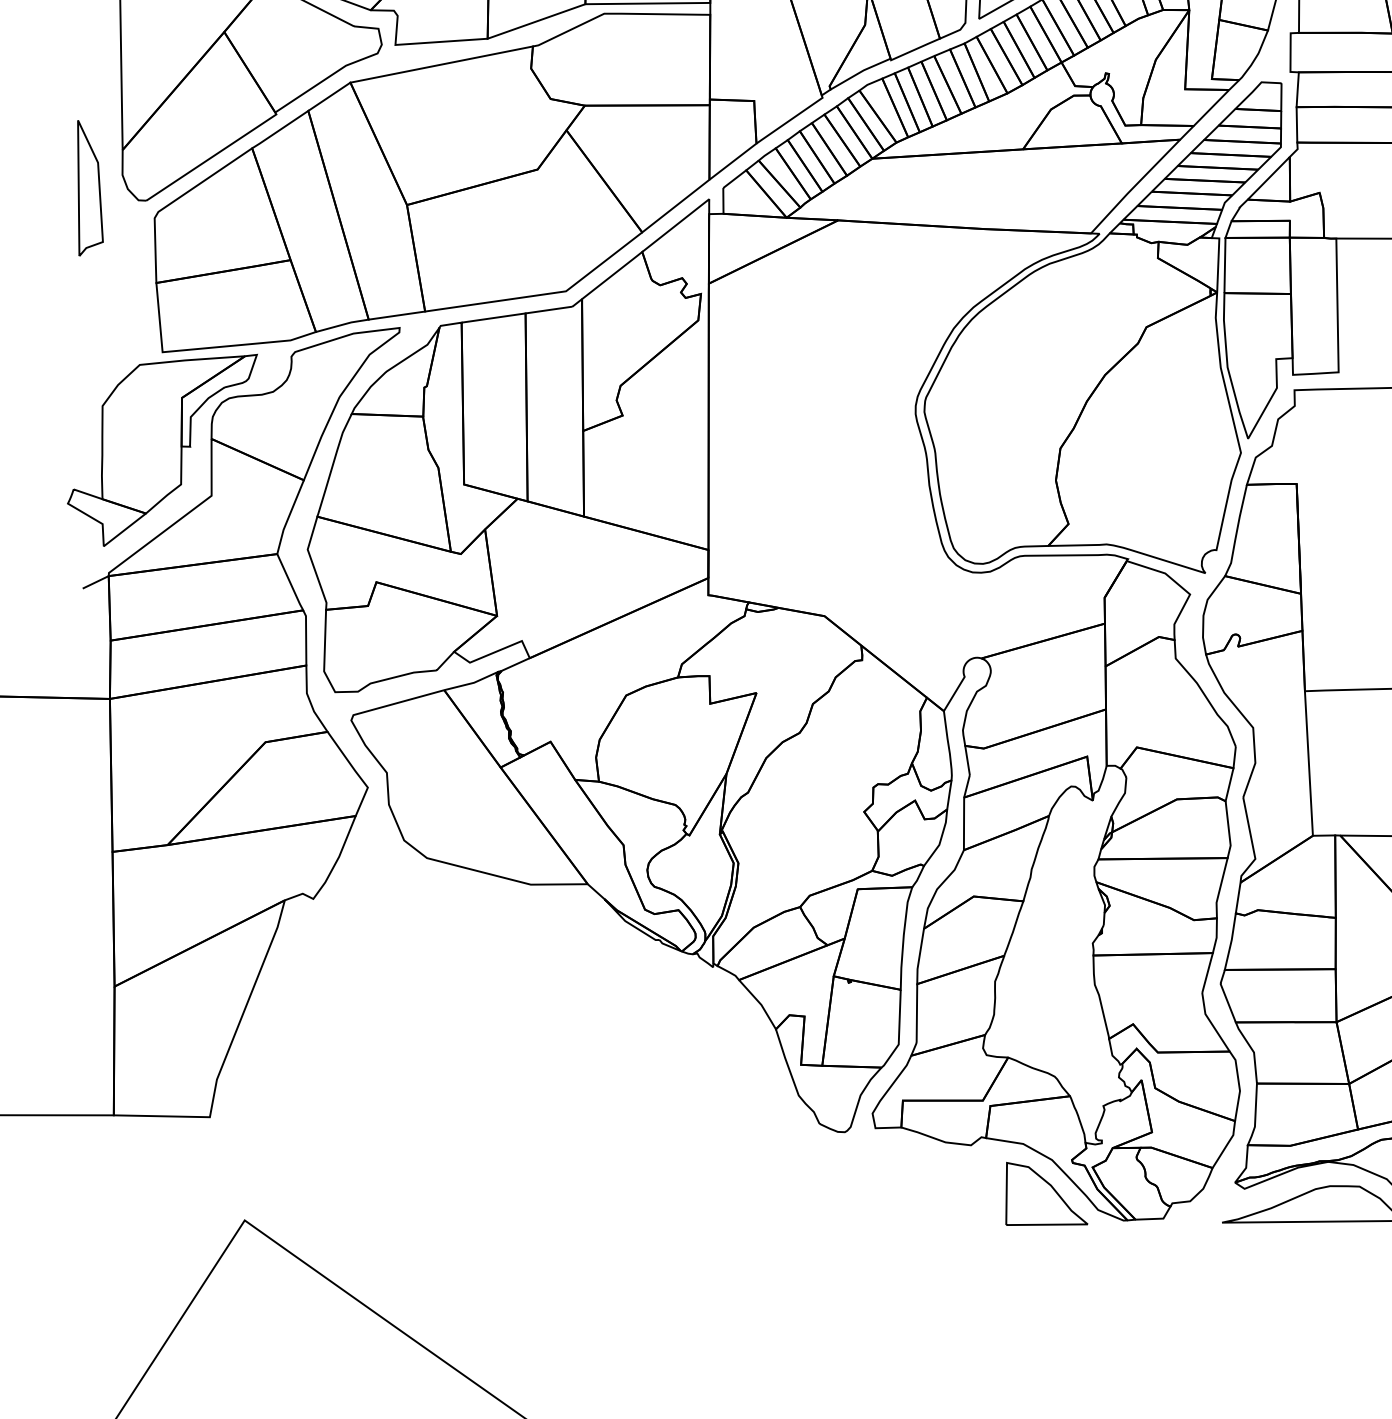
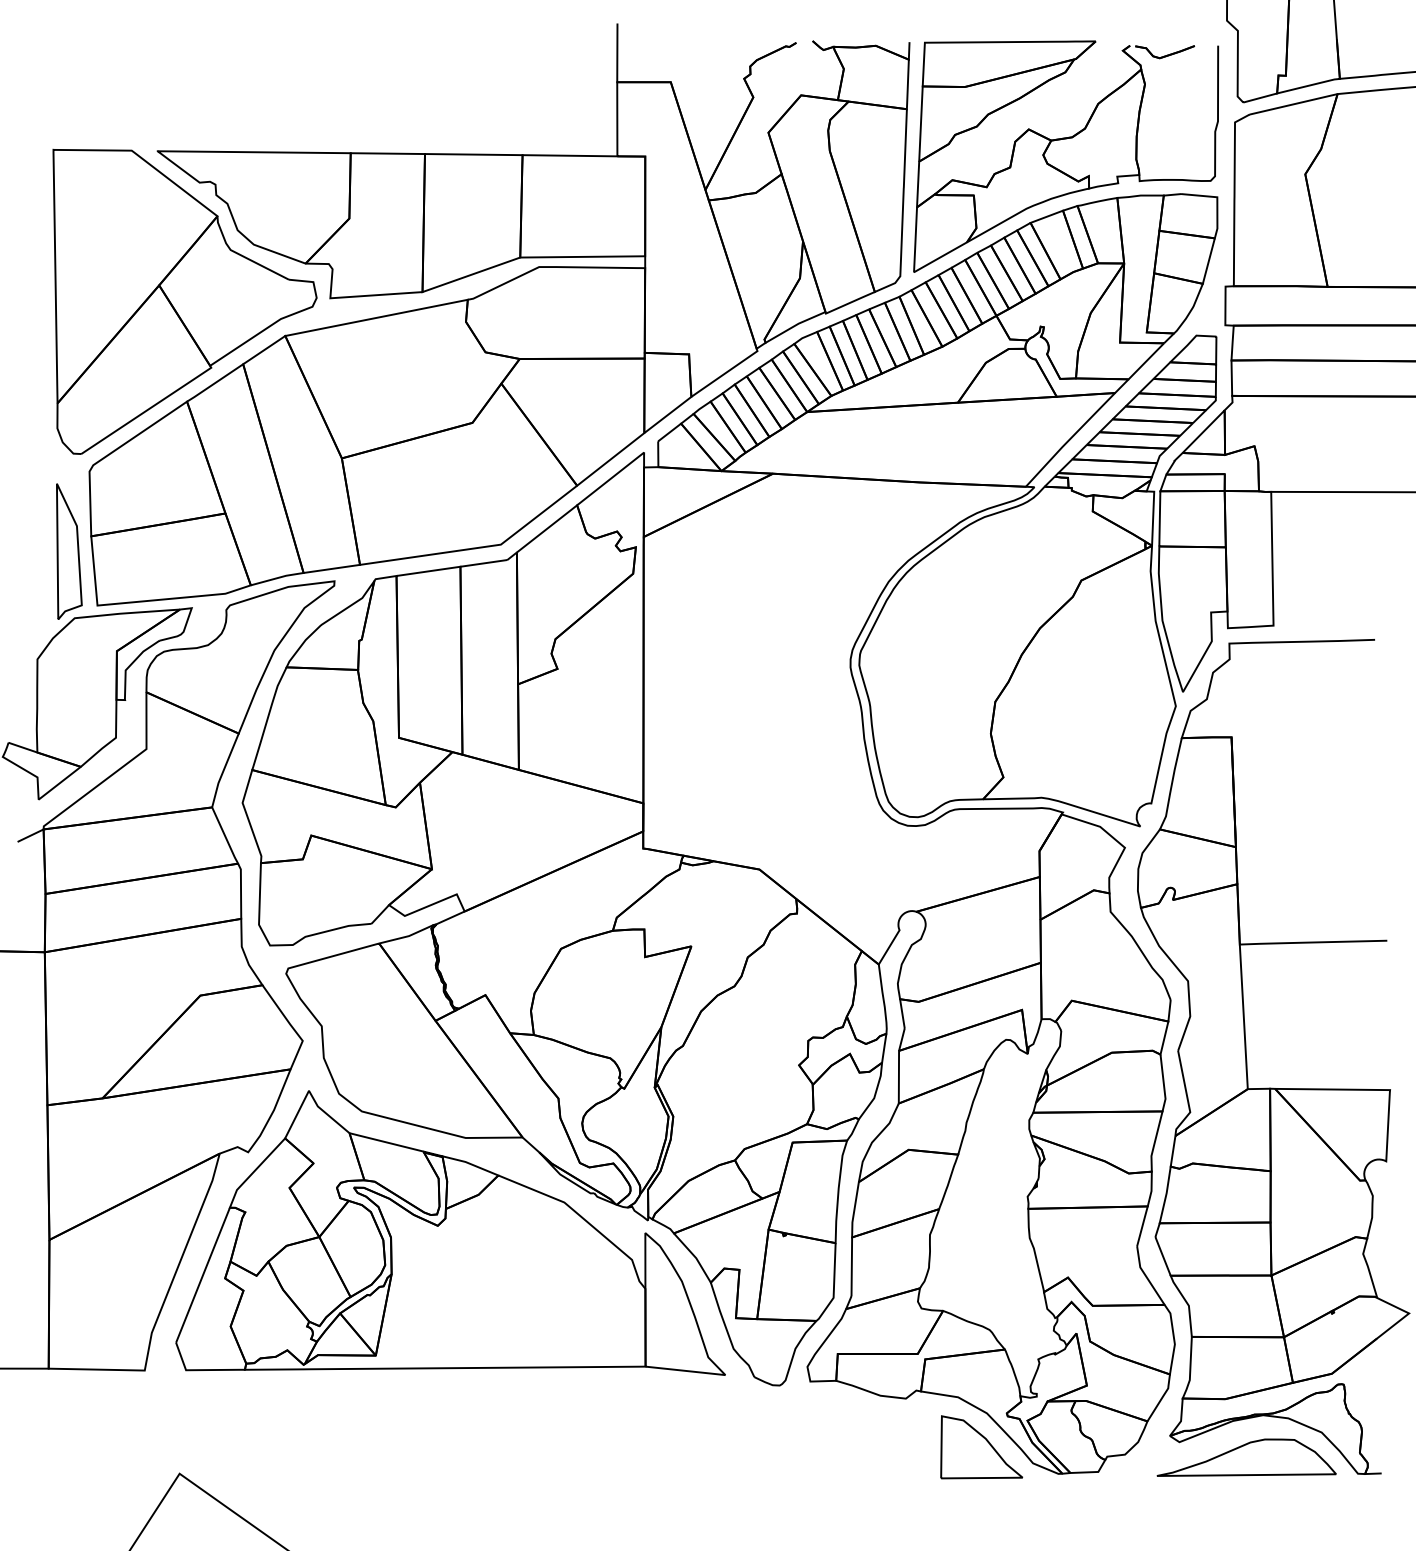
part: (90, 188) -> (69, 551), moved
part: (515, 979) -> (450, 1232), added

